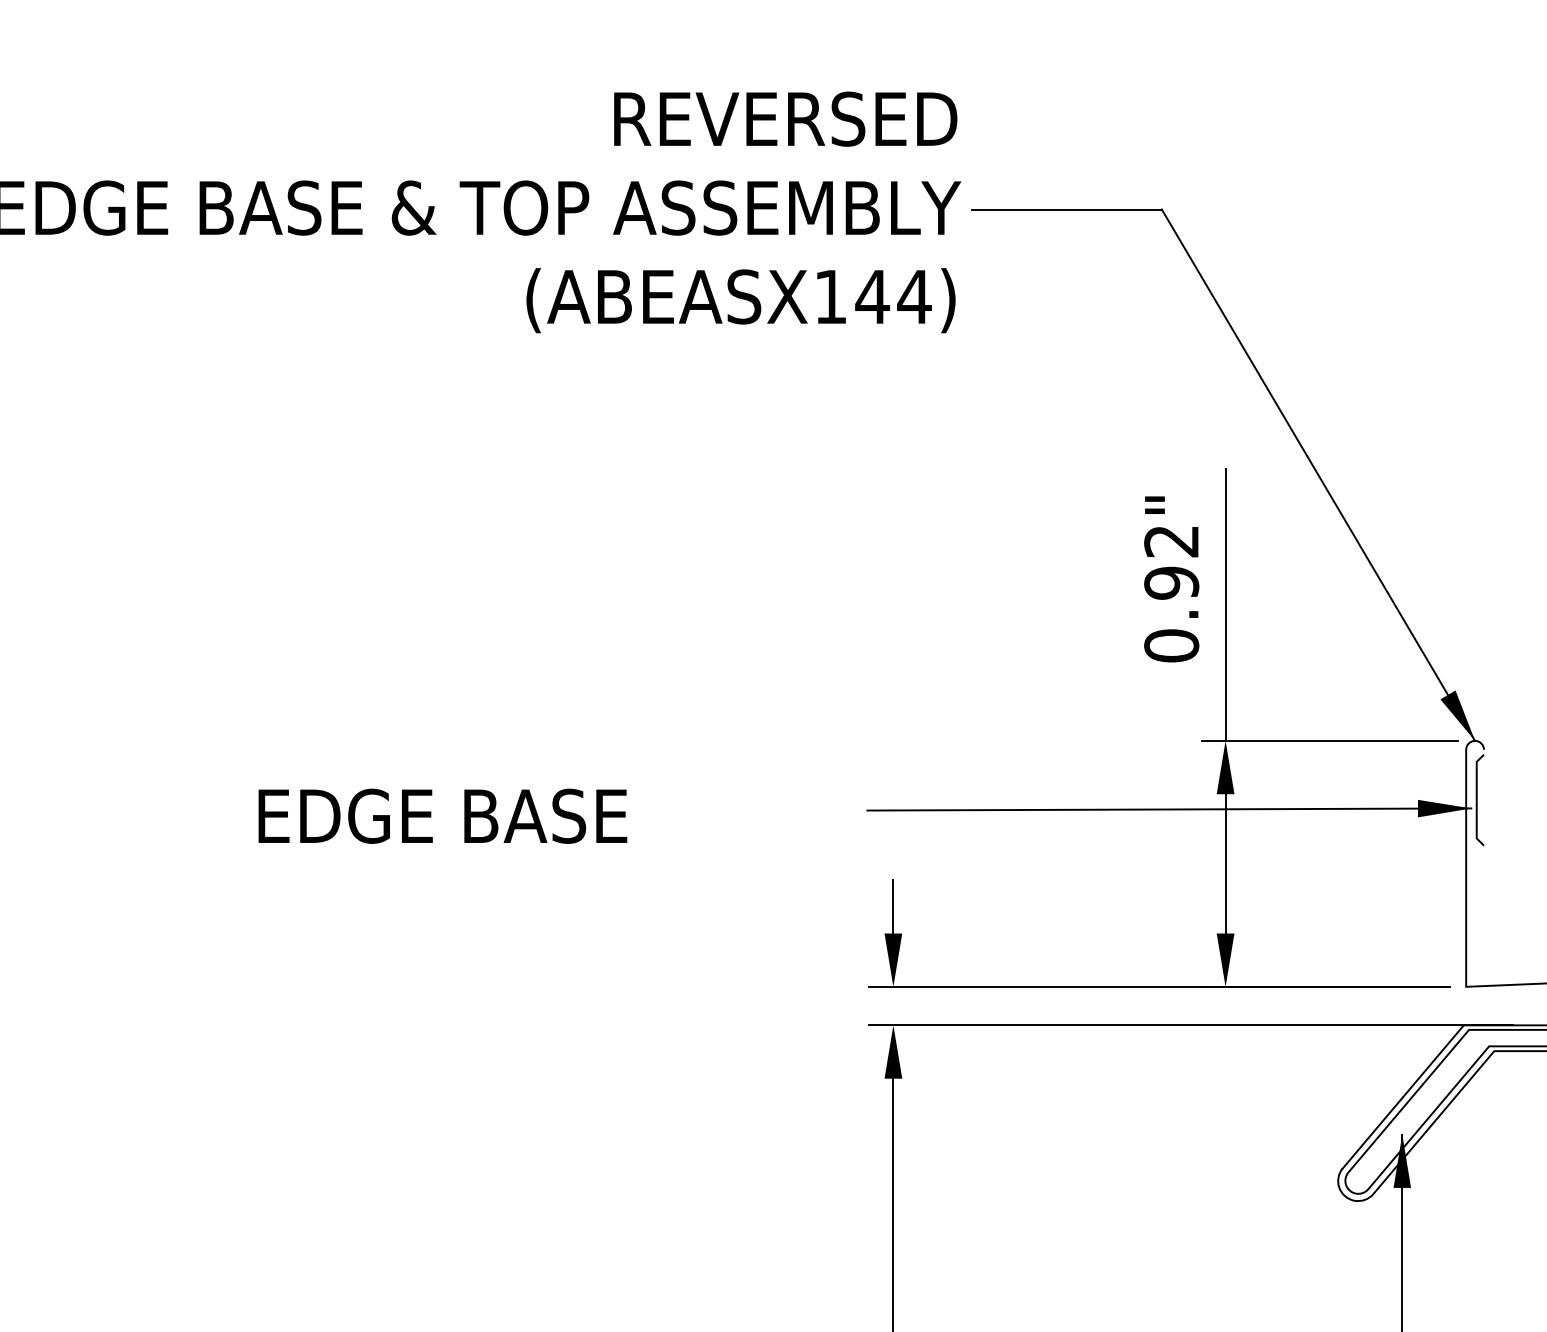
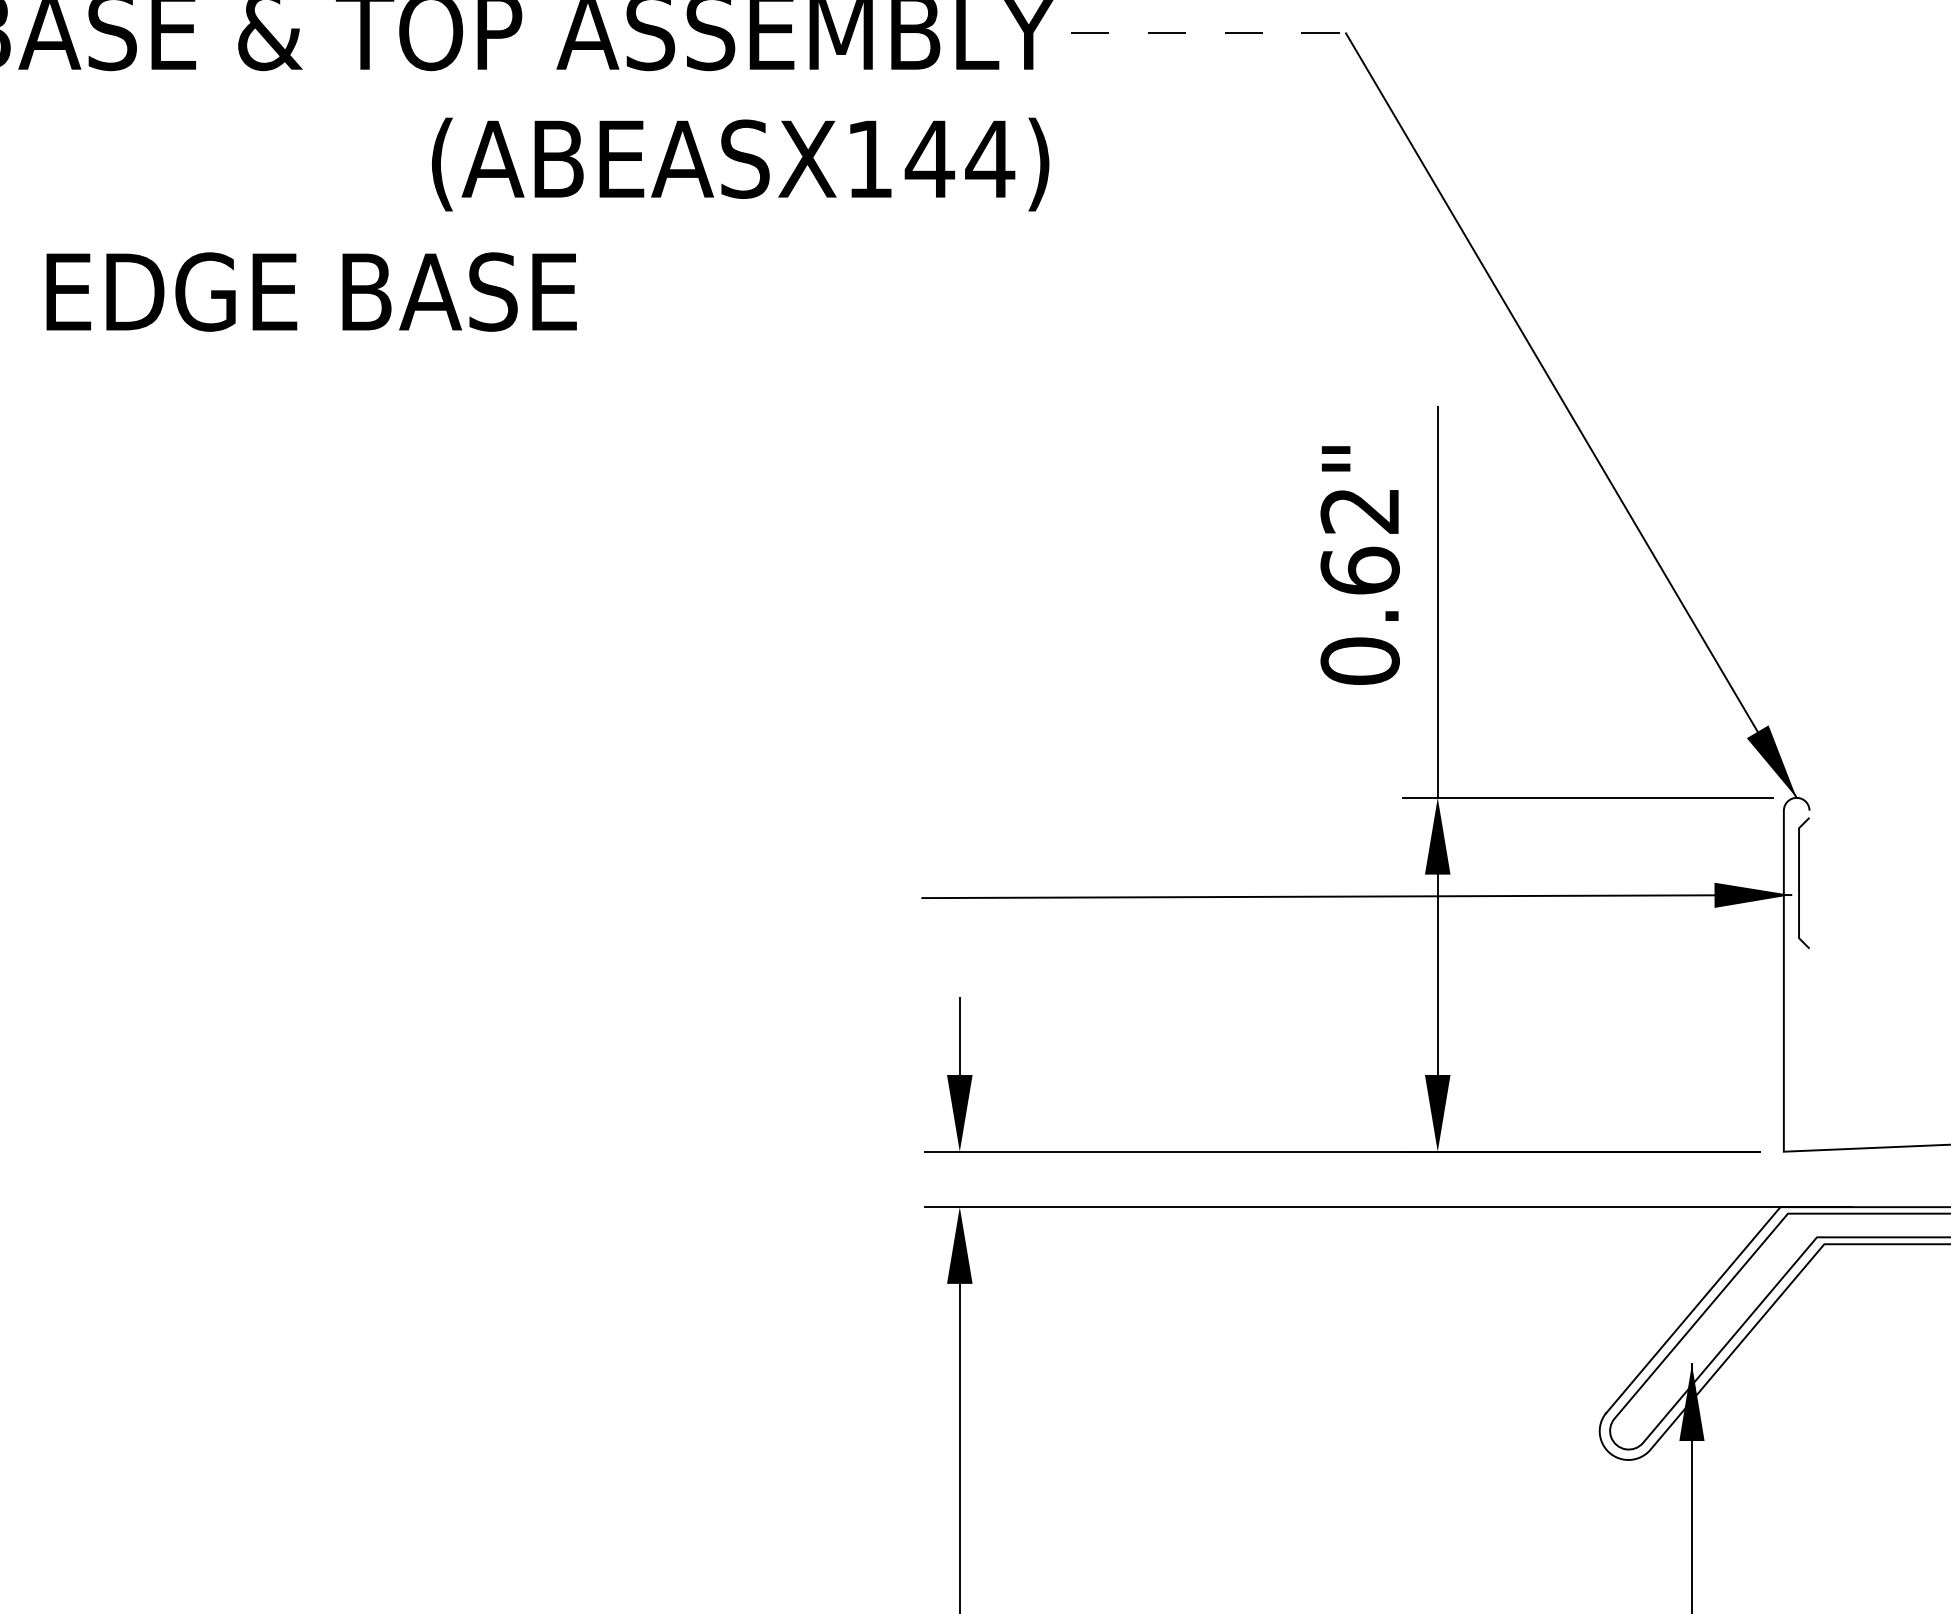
line: (1066, 209) -> (1208, 33), solid -> dashed
text: (1171, 582) -> (1359, 570), 0.92" -> 0.62"
text: (442, 815) -> (311, 290), moved

